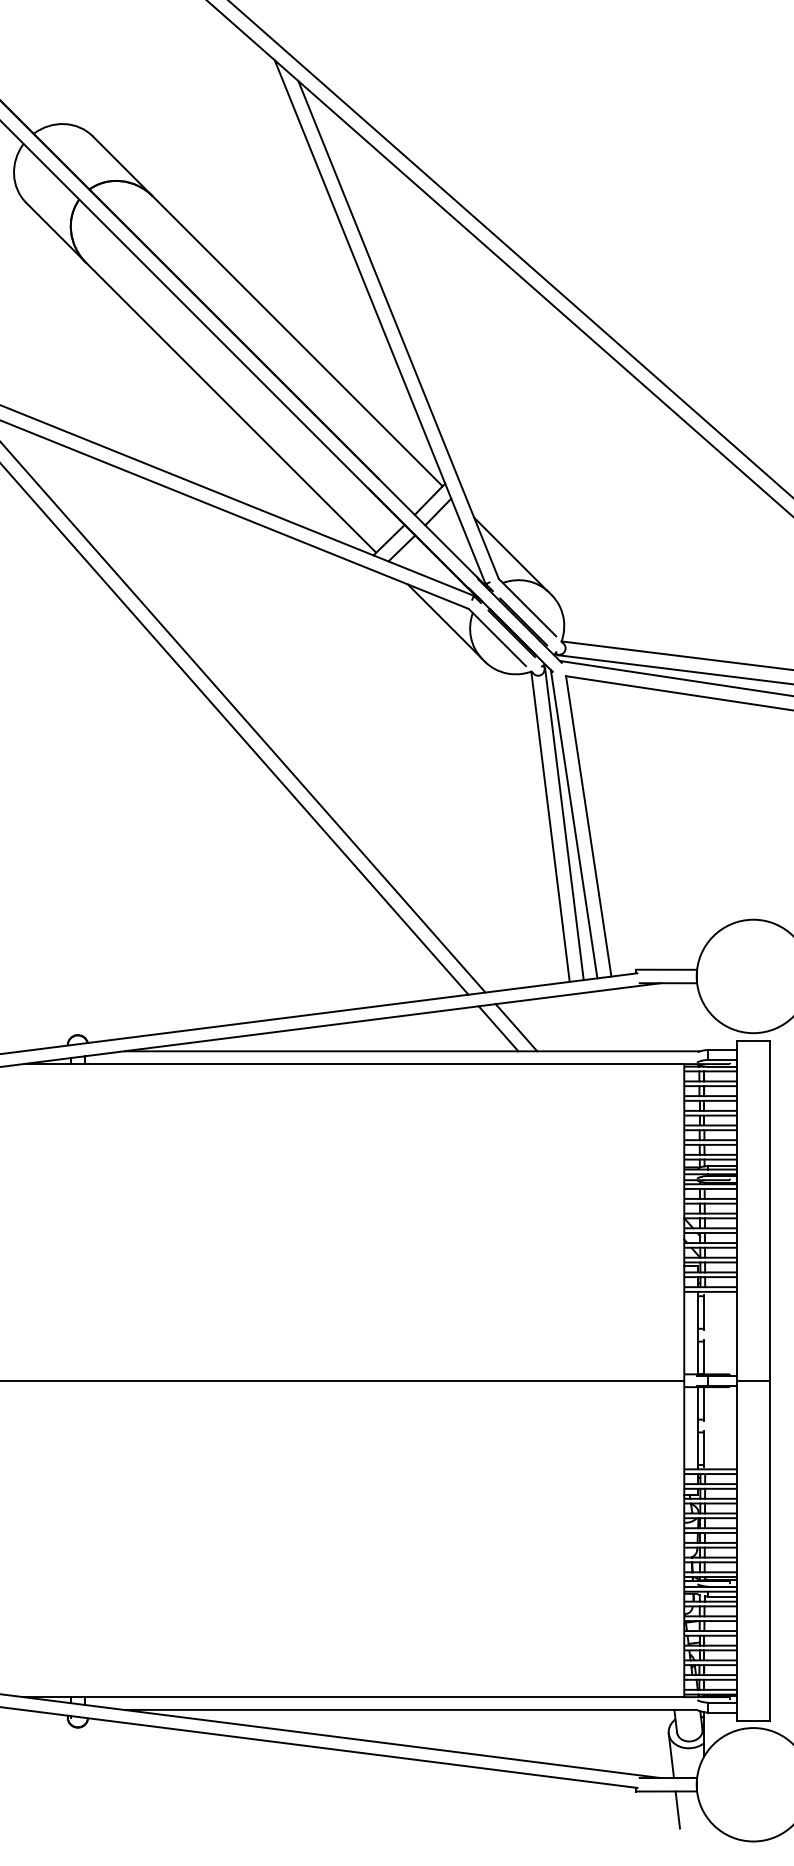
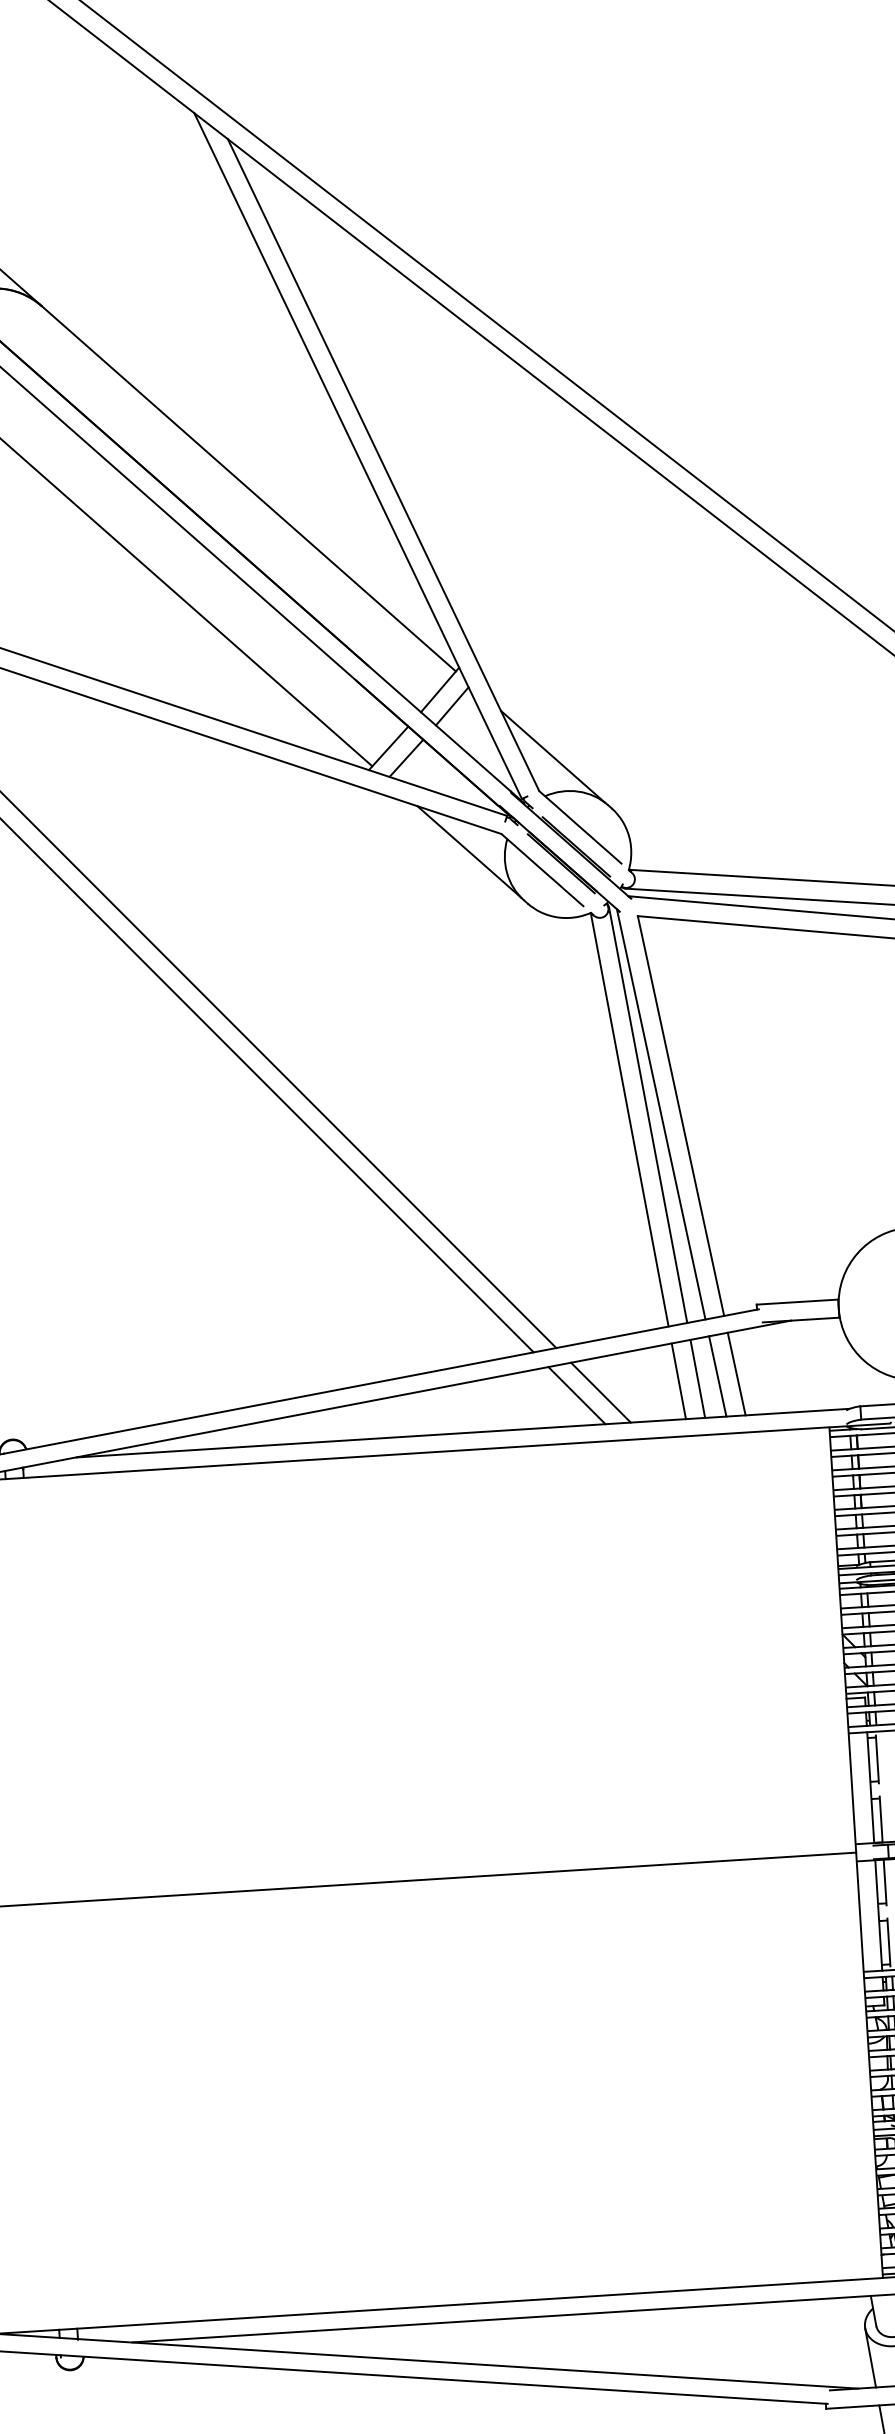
line: (617, 1020) -> (736, 1374), added
line: (588, 1021) -> (697, 1378), added
line: (603, 1021) -> (717, 1376), added
line: (574, 1022) -> (678, 1380), added

